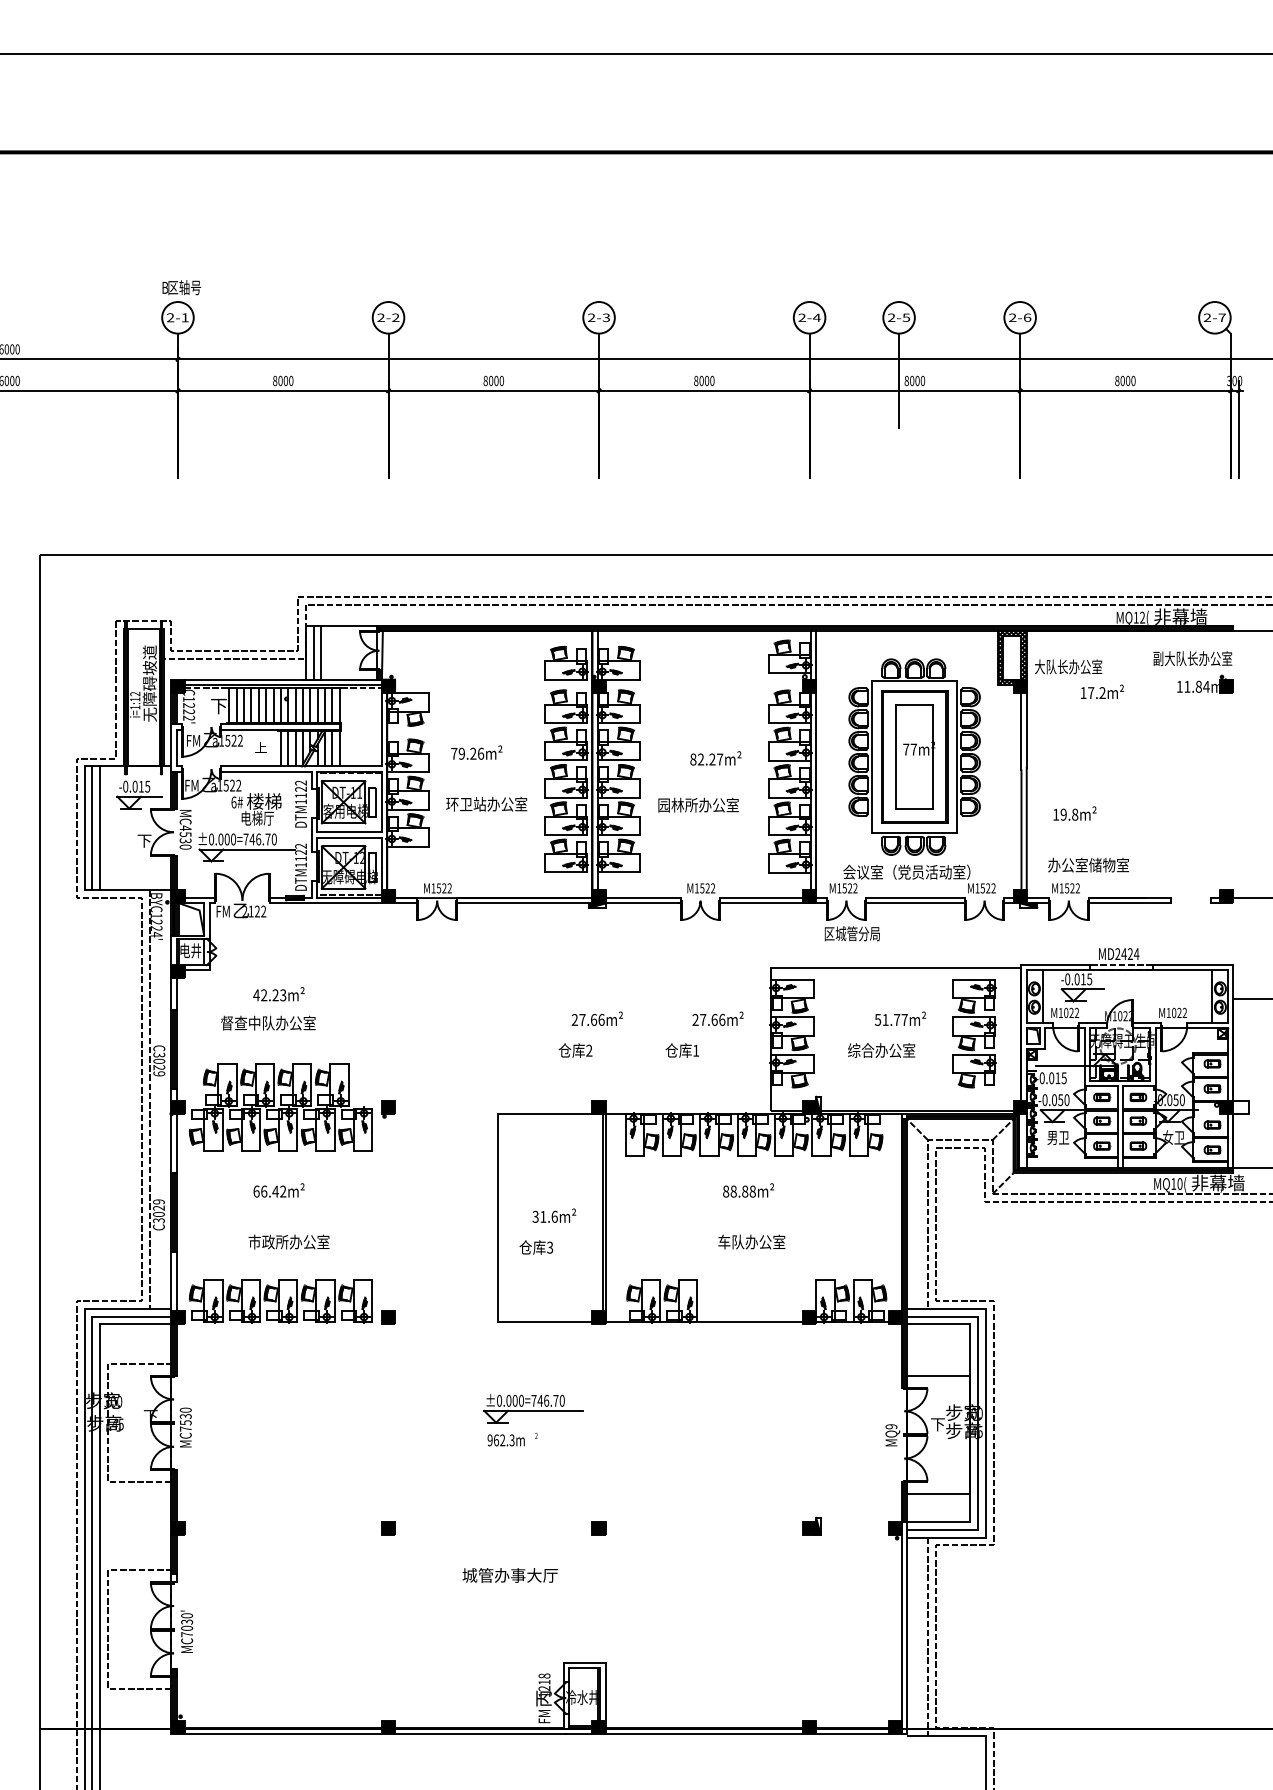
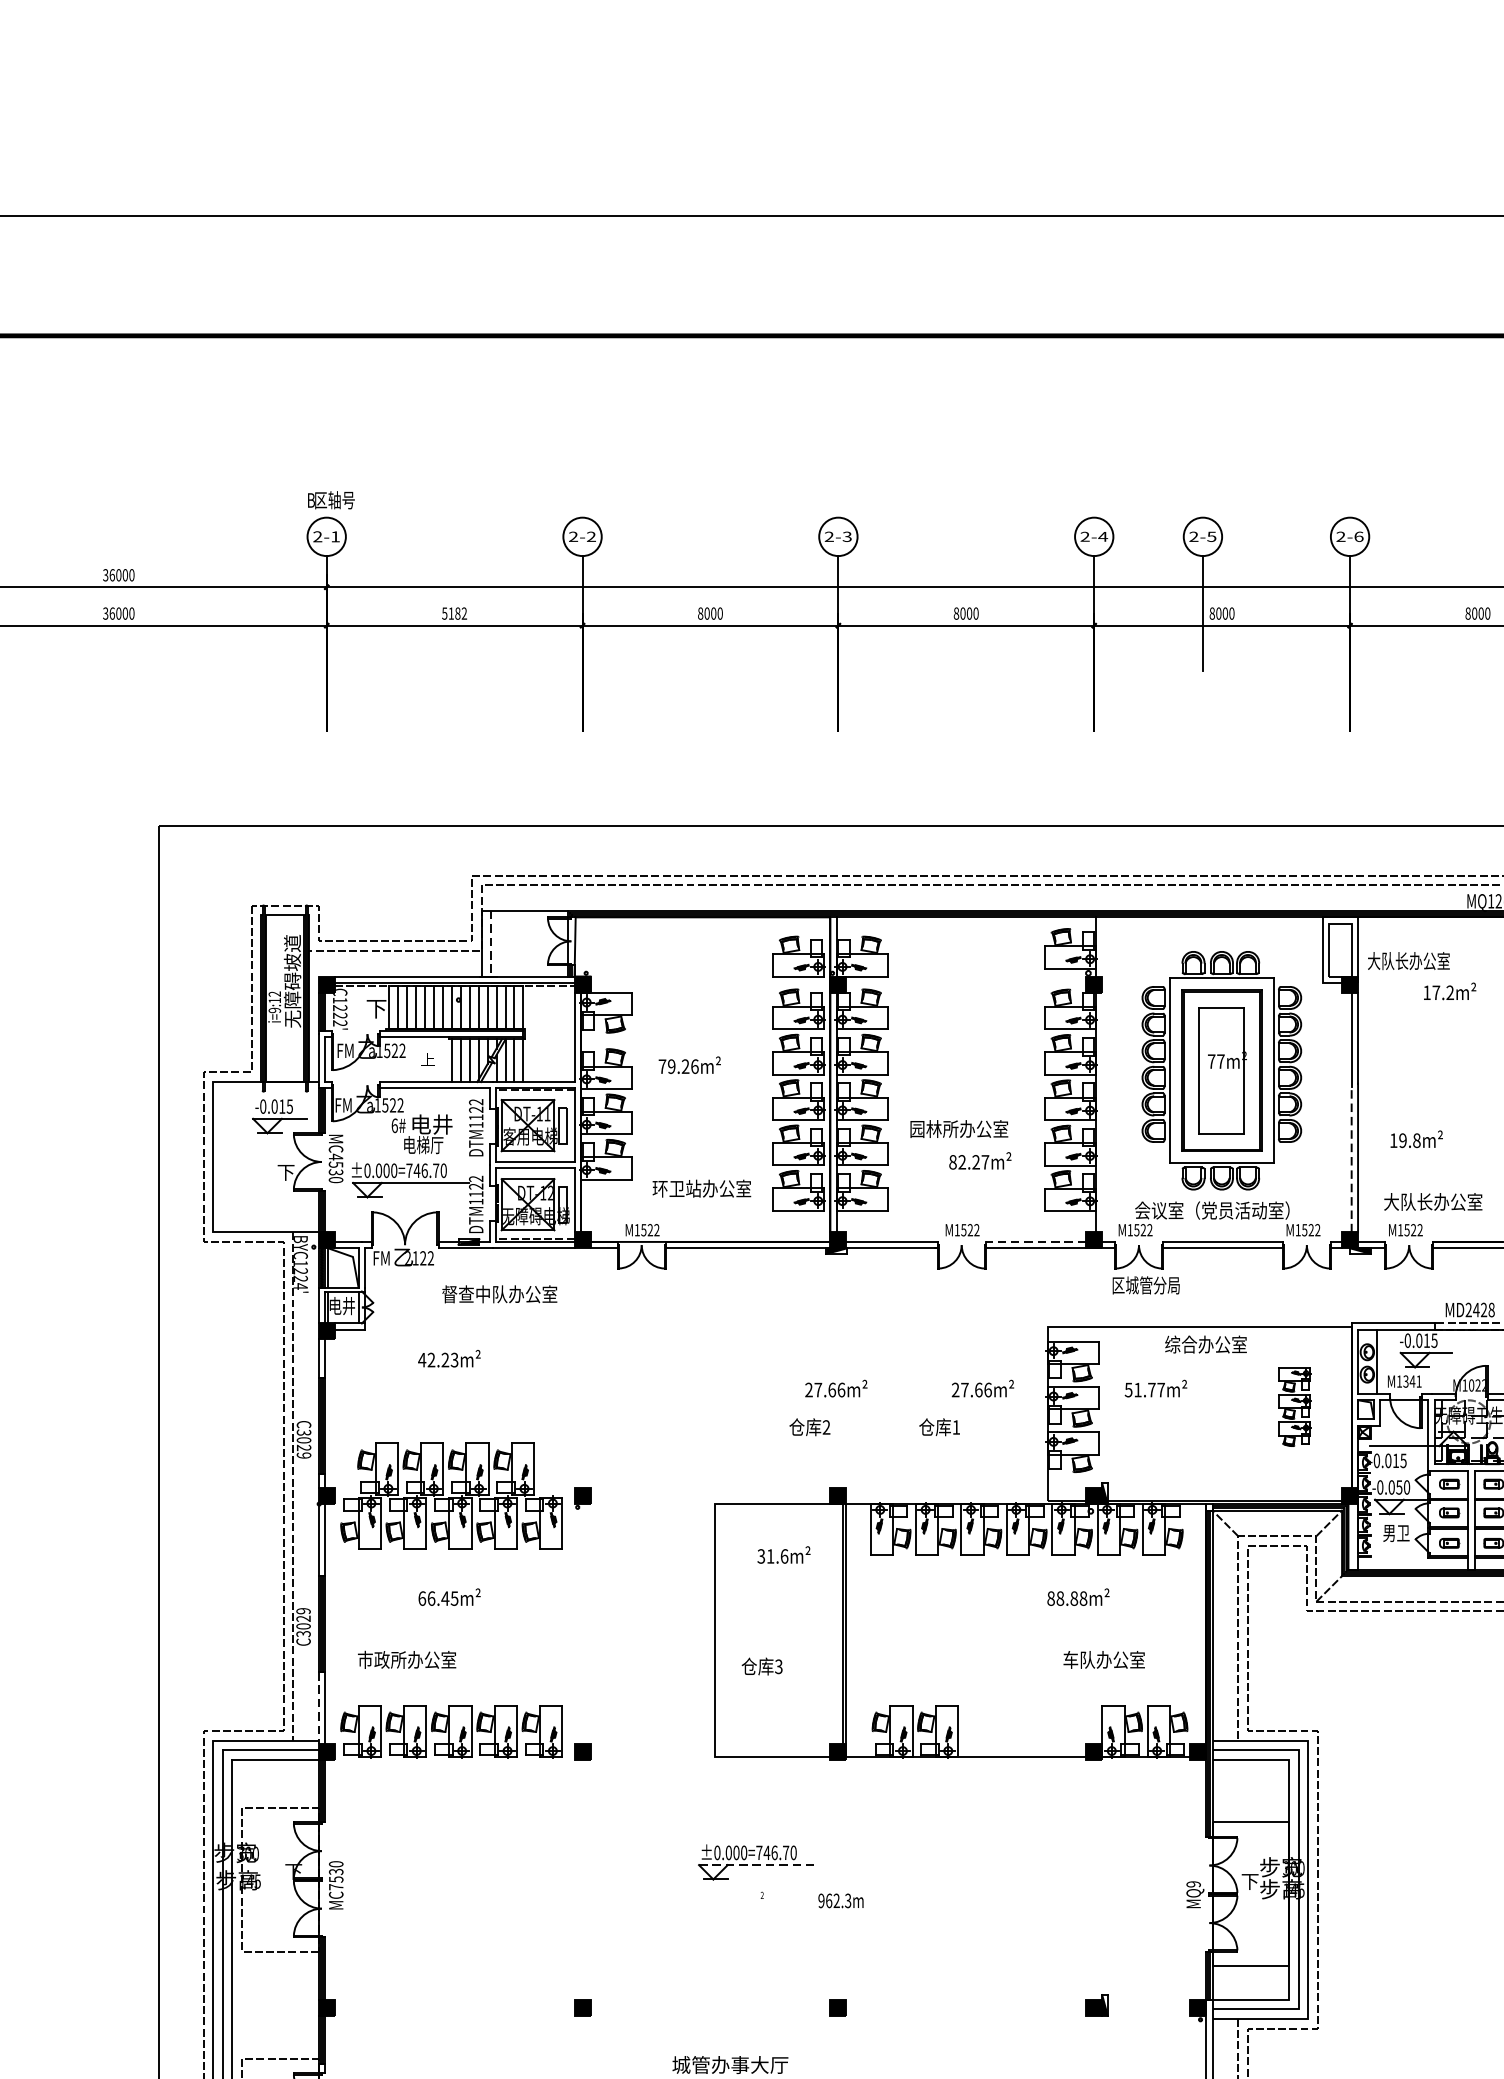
text: (283, 380) -> (454, 613), 8000 -> 5182
line: (313, 652) -> (491, 943), solid -> dashed
line: (321, 652) -> (501, 943), removed
hatch: (1011, 657) -> (1339, 949), removed
text: (135, 707) -> (275, 1010), i=1:12 -> i=9:12
text: (715, 758) -> (979, 1161), moved
line: (816, 760) -> (1102, 1074), removed
text: (264, 801) -> (431, 1124), 楼梯 -> 电井
text: (486, 803) -> (701, 1187), moved
line: (92, 828) -> (222, 1157), removed
line: (100, 828) -> (232, 1157), removed
line: (1021, 830) -> (1351, 1159), solid -> dashed
text: (1081, 864) -> (1424, 1201), 办公室储物室 -> 大队长办公室
line: (761, 898) -> (1035, 1242), solid -> dashed
text: (1136, 954) -> (1491, 1310), MD2424 -> MD2428
text: (1071, 1012) -> (1412, 1380), M1022 -> M1341
text: (900, 1018) -> (1156, 1388), moved
text: (268, 1022) -> (499, 1293), moved
part: (974, 1033) -> (1294, 1406), size x0.6
text: (881, 1050) -> (1205, 1344), moved
text: (748, 1190) -> (1078, 1597), moved
text: (283, 1191) -> (454, 1598), 66.42m² -> 66.45m²
text: (554, 1215) -> (784, 1554), moved
text: (288, 1241) -> (406, 1659), moved
text: (751, 1241) -> (1103, 1659), moved
line: (171, 1281) -> (318, 1707), solid -> dashed
line: (533, 1410) -> (758, 1864), solid -> dashed
text: (505, 1440) -> (840, 1901), moved

